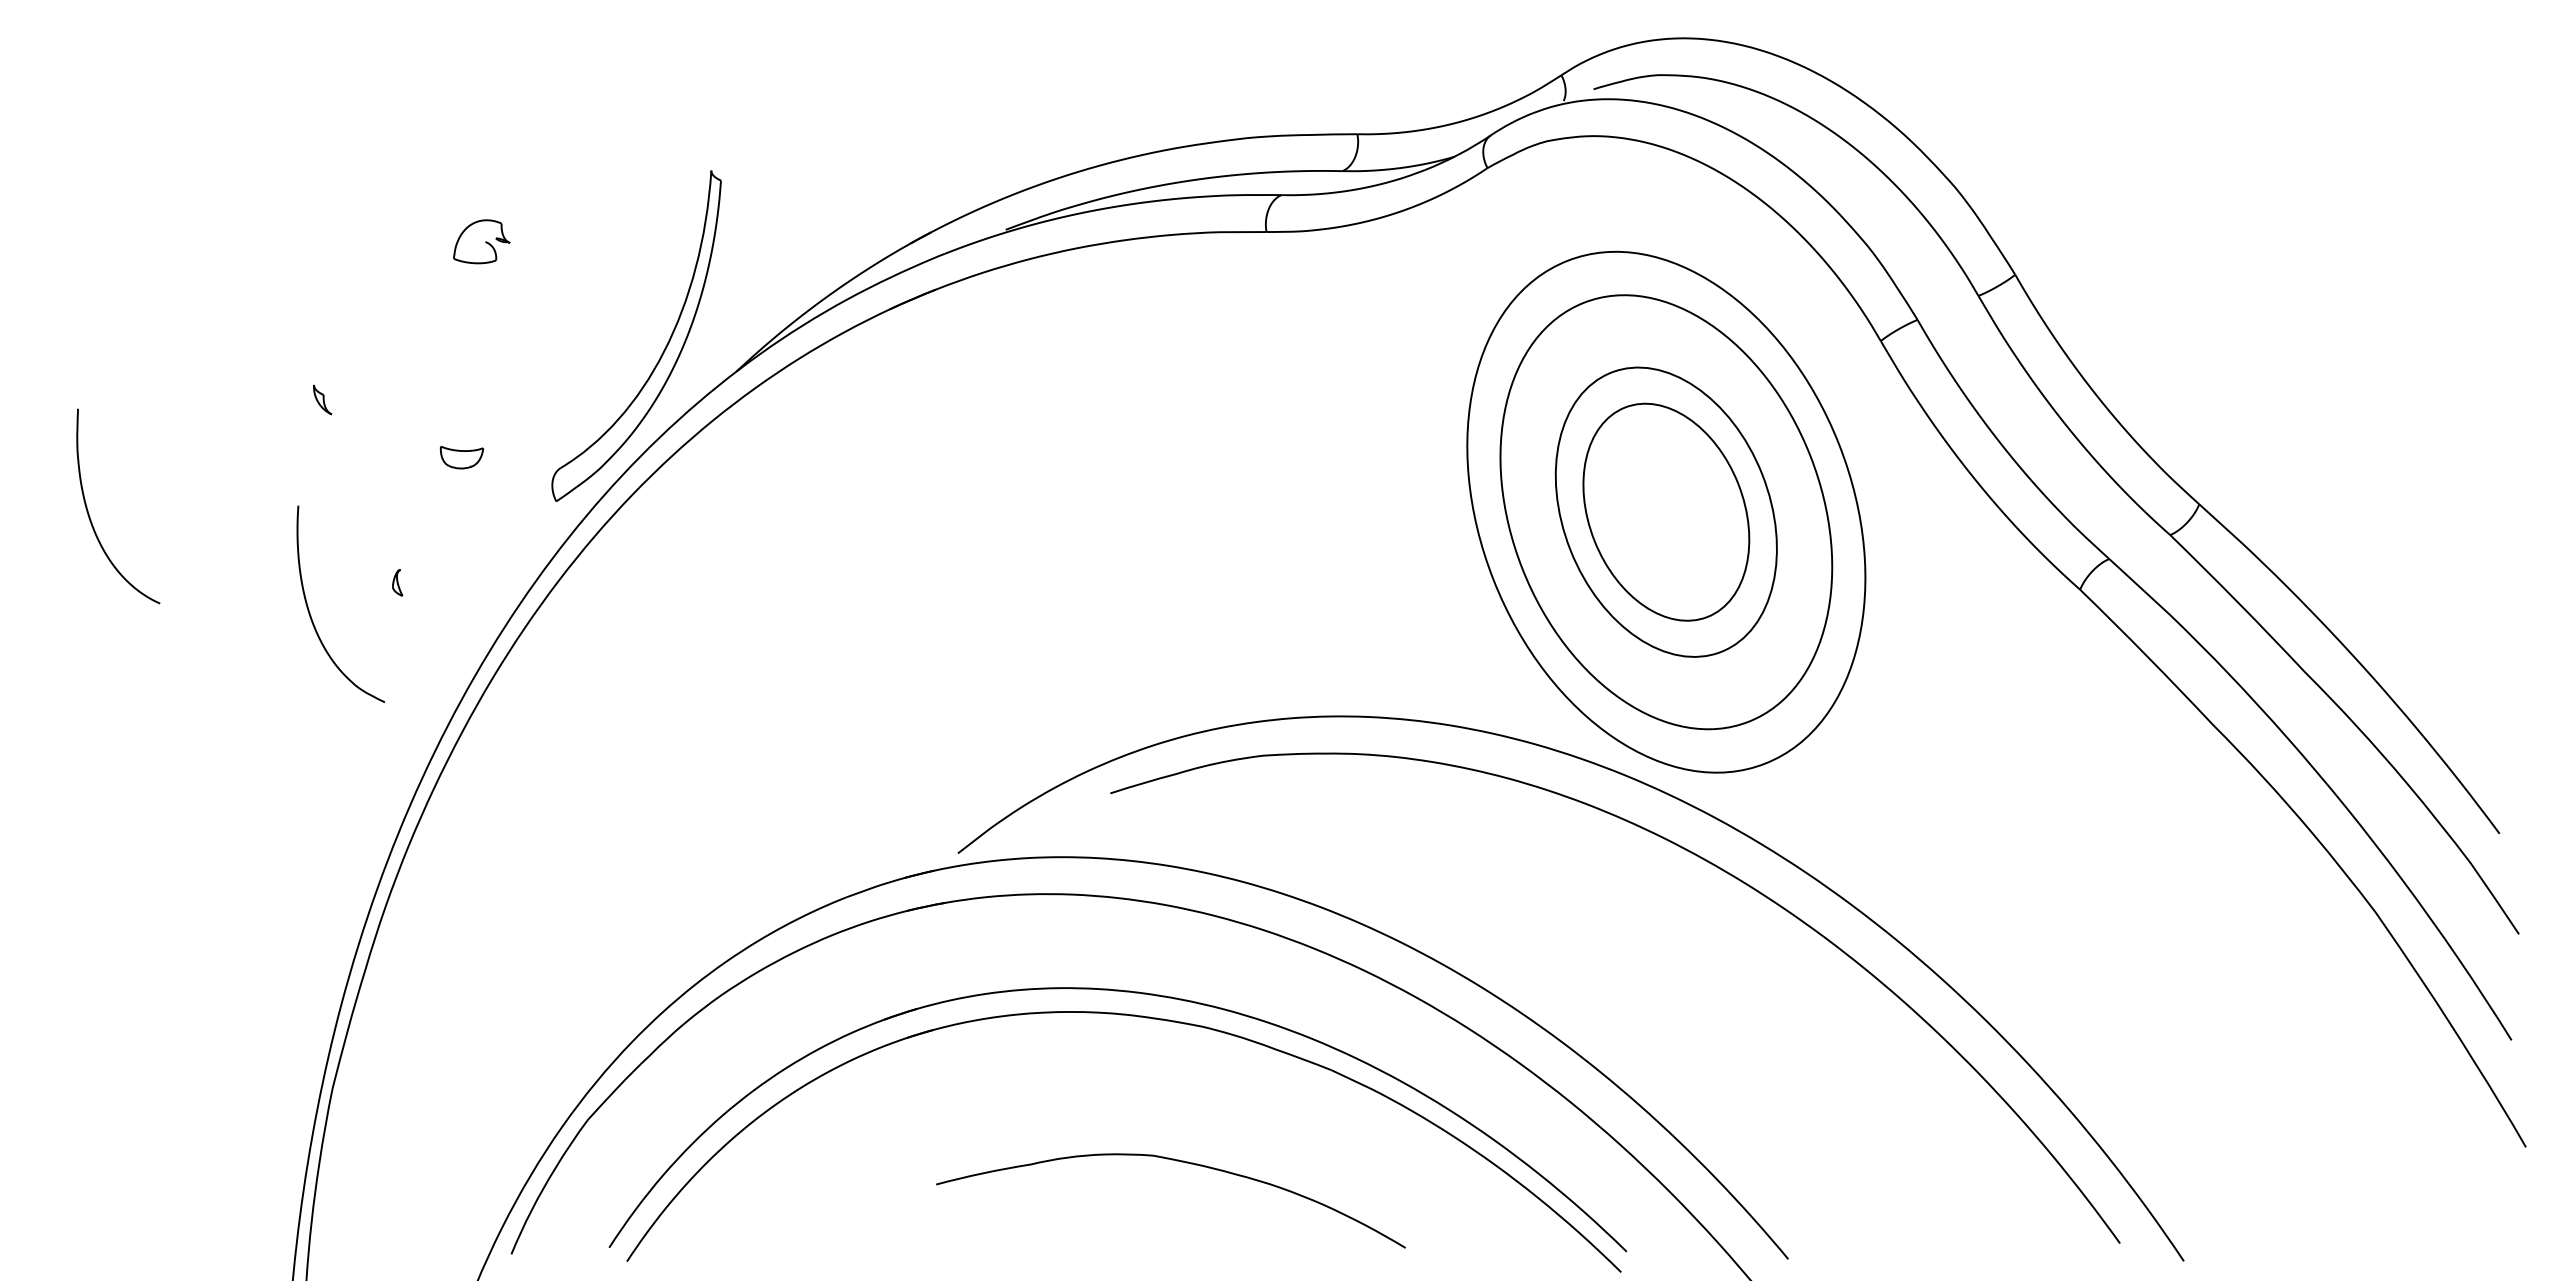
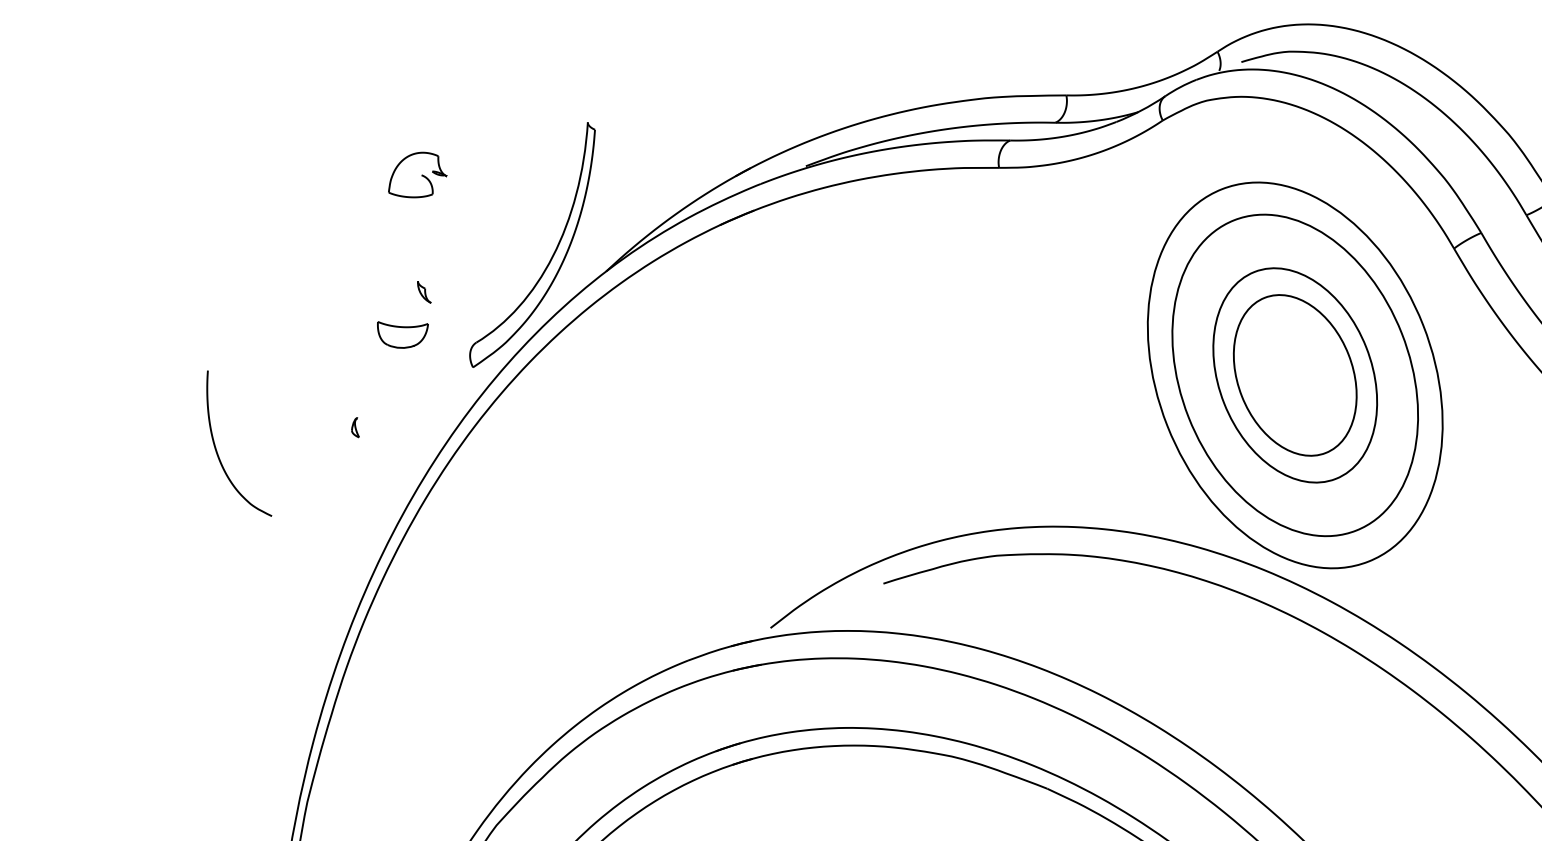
part: (481, 241) -> (417, 174), size x1.4
part: (322, 400) -> (424, 292), moved
part: (462, 457) -> (403, 334), size x1.6
curve: (90, 516) -> (128, 378), removed
curve: (310, 612) -> (216, 449), moved

